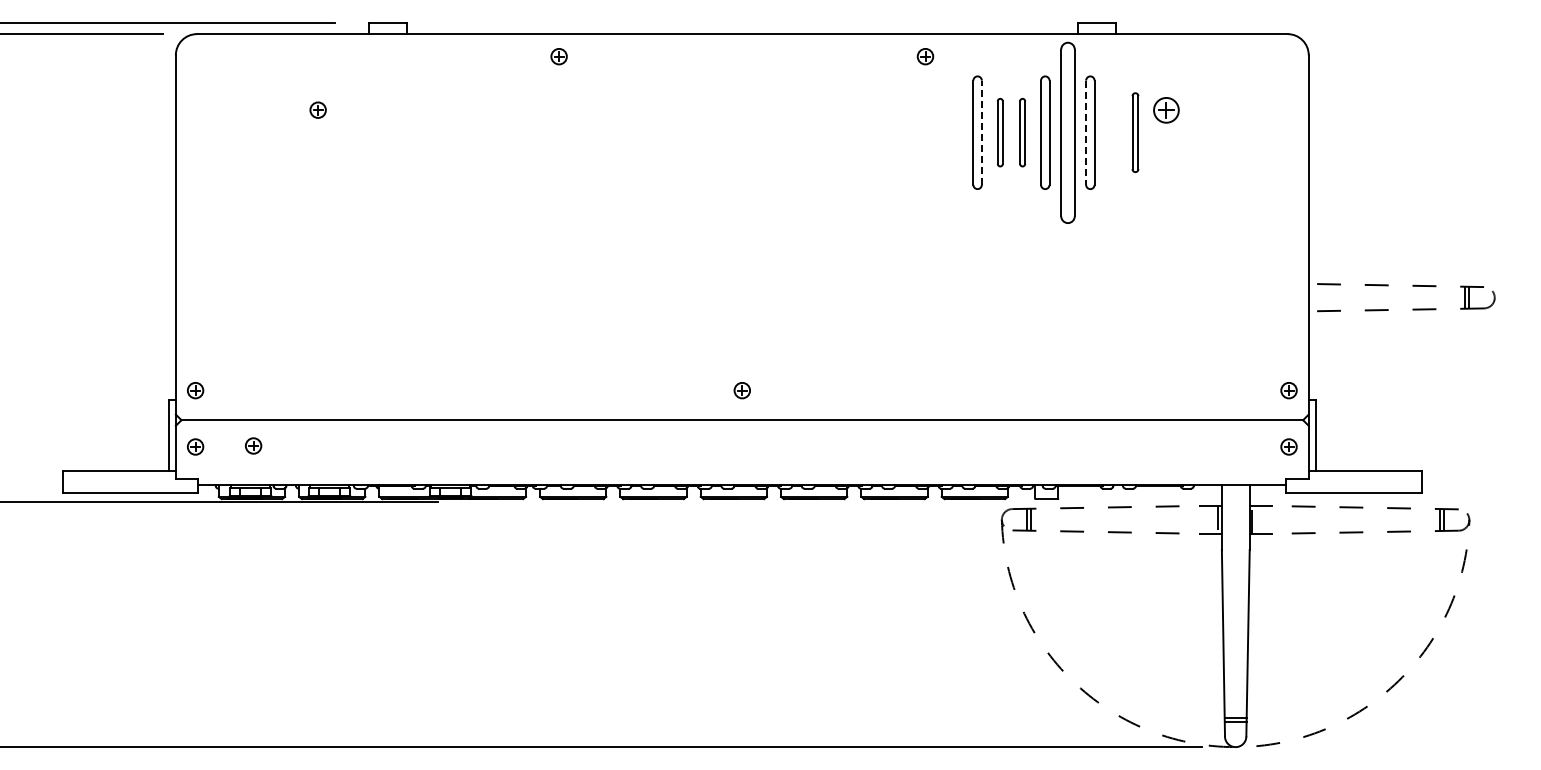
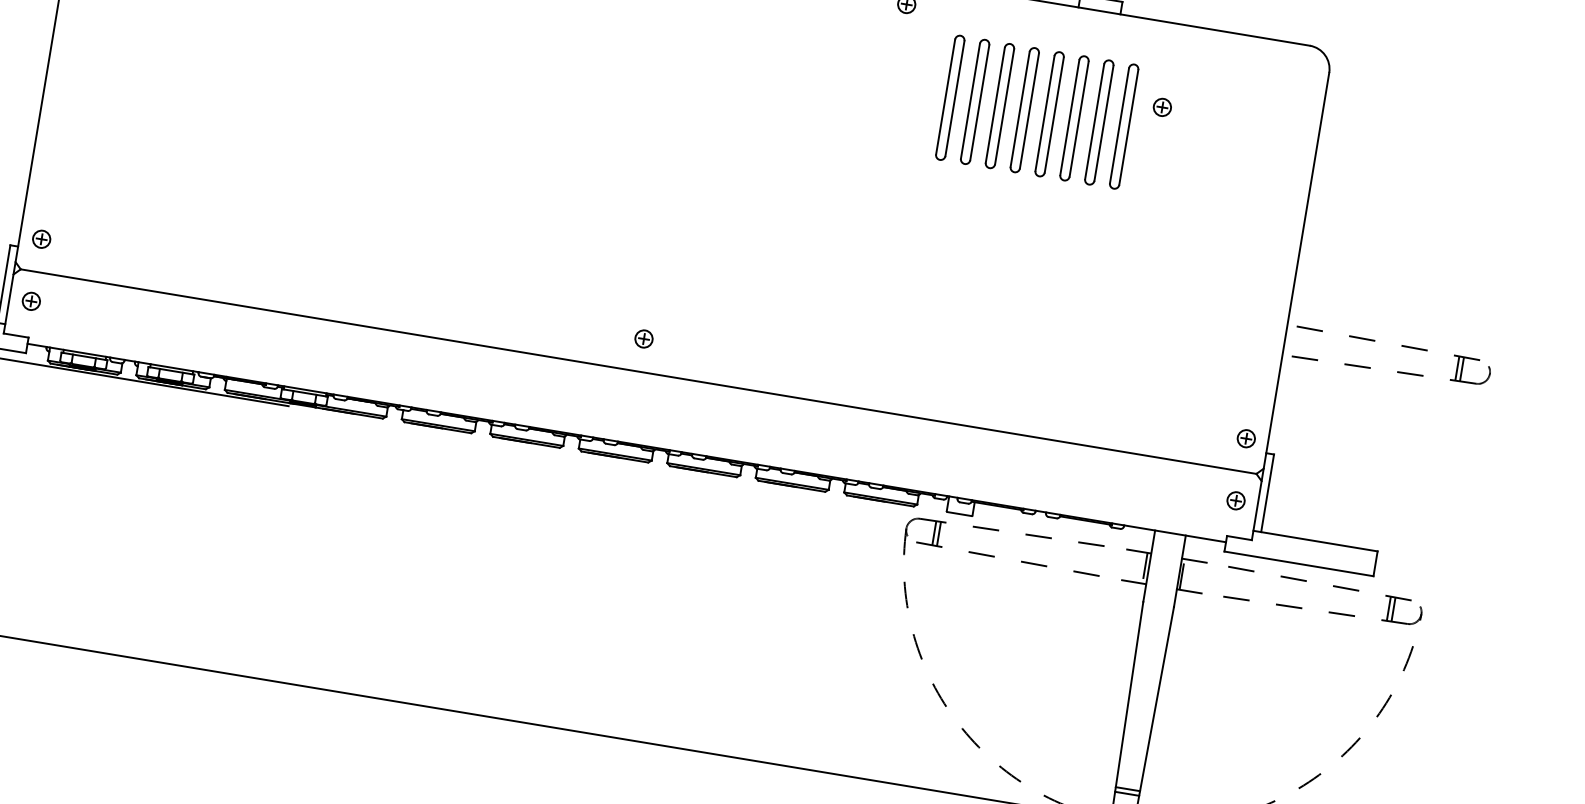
part: (1166, 109) -> (1162, 106), size x0.62
line: (981, 132) -> (954, 98), dashed -> solid
part: (1000, 132) -> (975, 101), size x1.67
part: (1022, 132) -> (999, 105), size x1.67
part: (1067, 132) -> (1049, 113), size x0.62
part: (1112, 132) -> (1098, 122), added
part: (1135, 132) -> (1124, 126), size x1.43
line: (1086, 133) -> (1070, 118), dashed -> solid
part: (253, 445) -> (95, 310), removed

